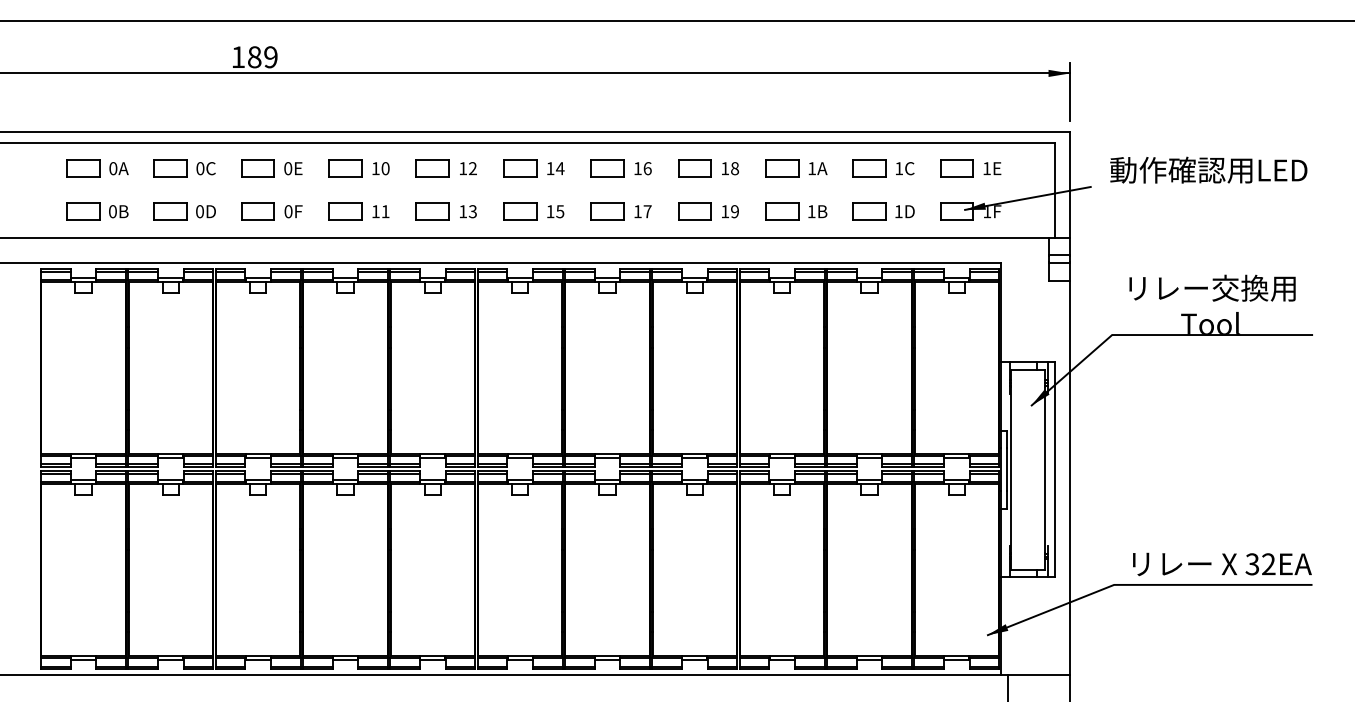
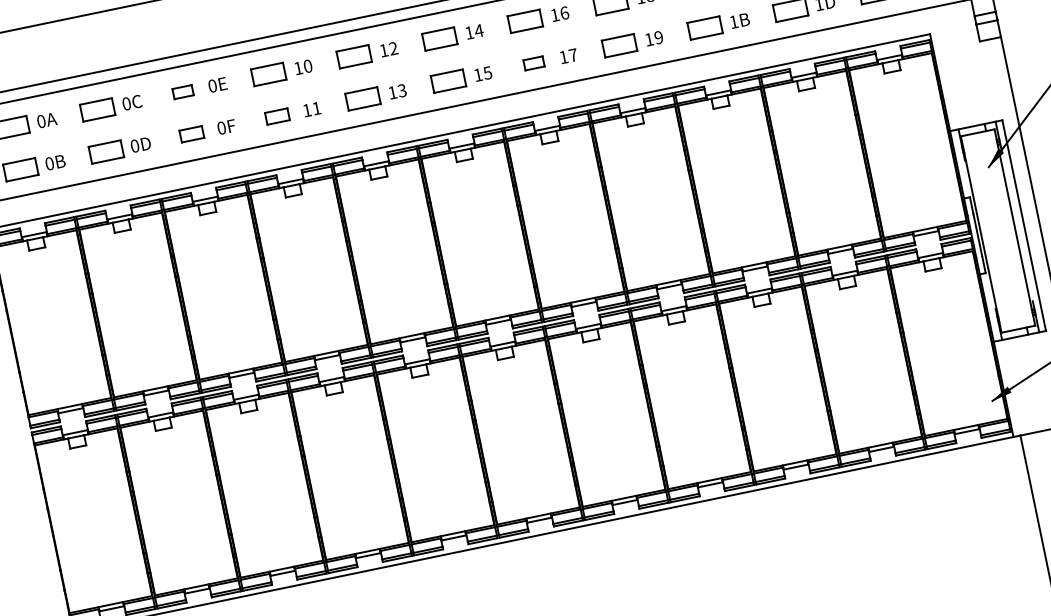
part: (257, 168) -> (182, 92), size x0.6
part: (257, 211) -> (191, 134), size x0.7
part: (345, 211) -> (277, 116), size x0.7
part: (607, 211) -> (534, 63), size x0.6

